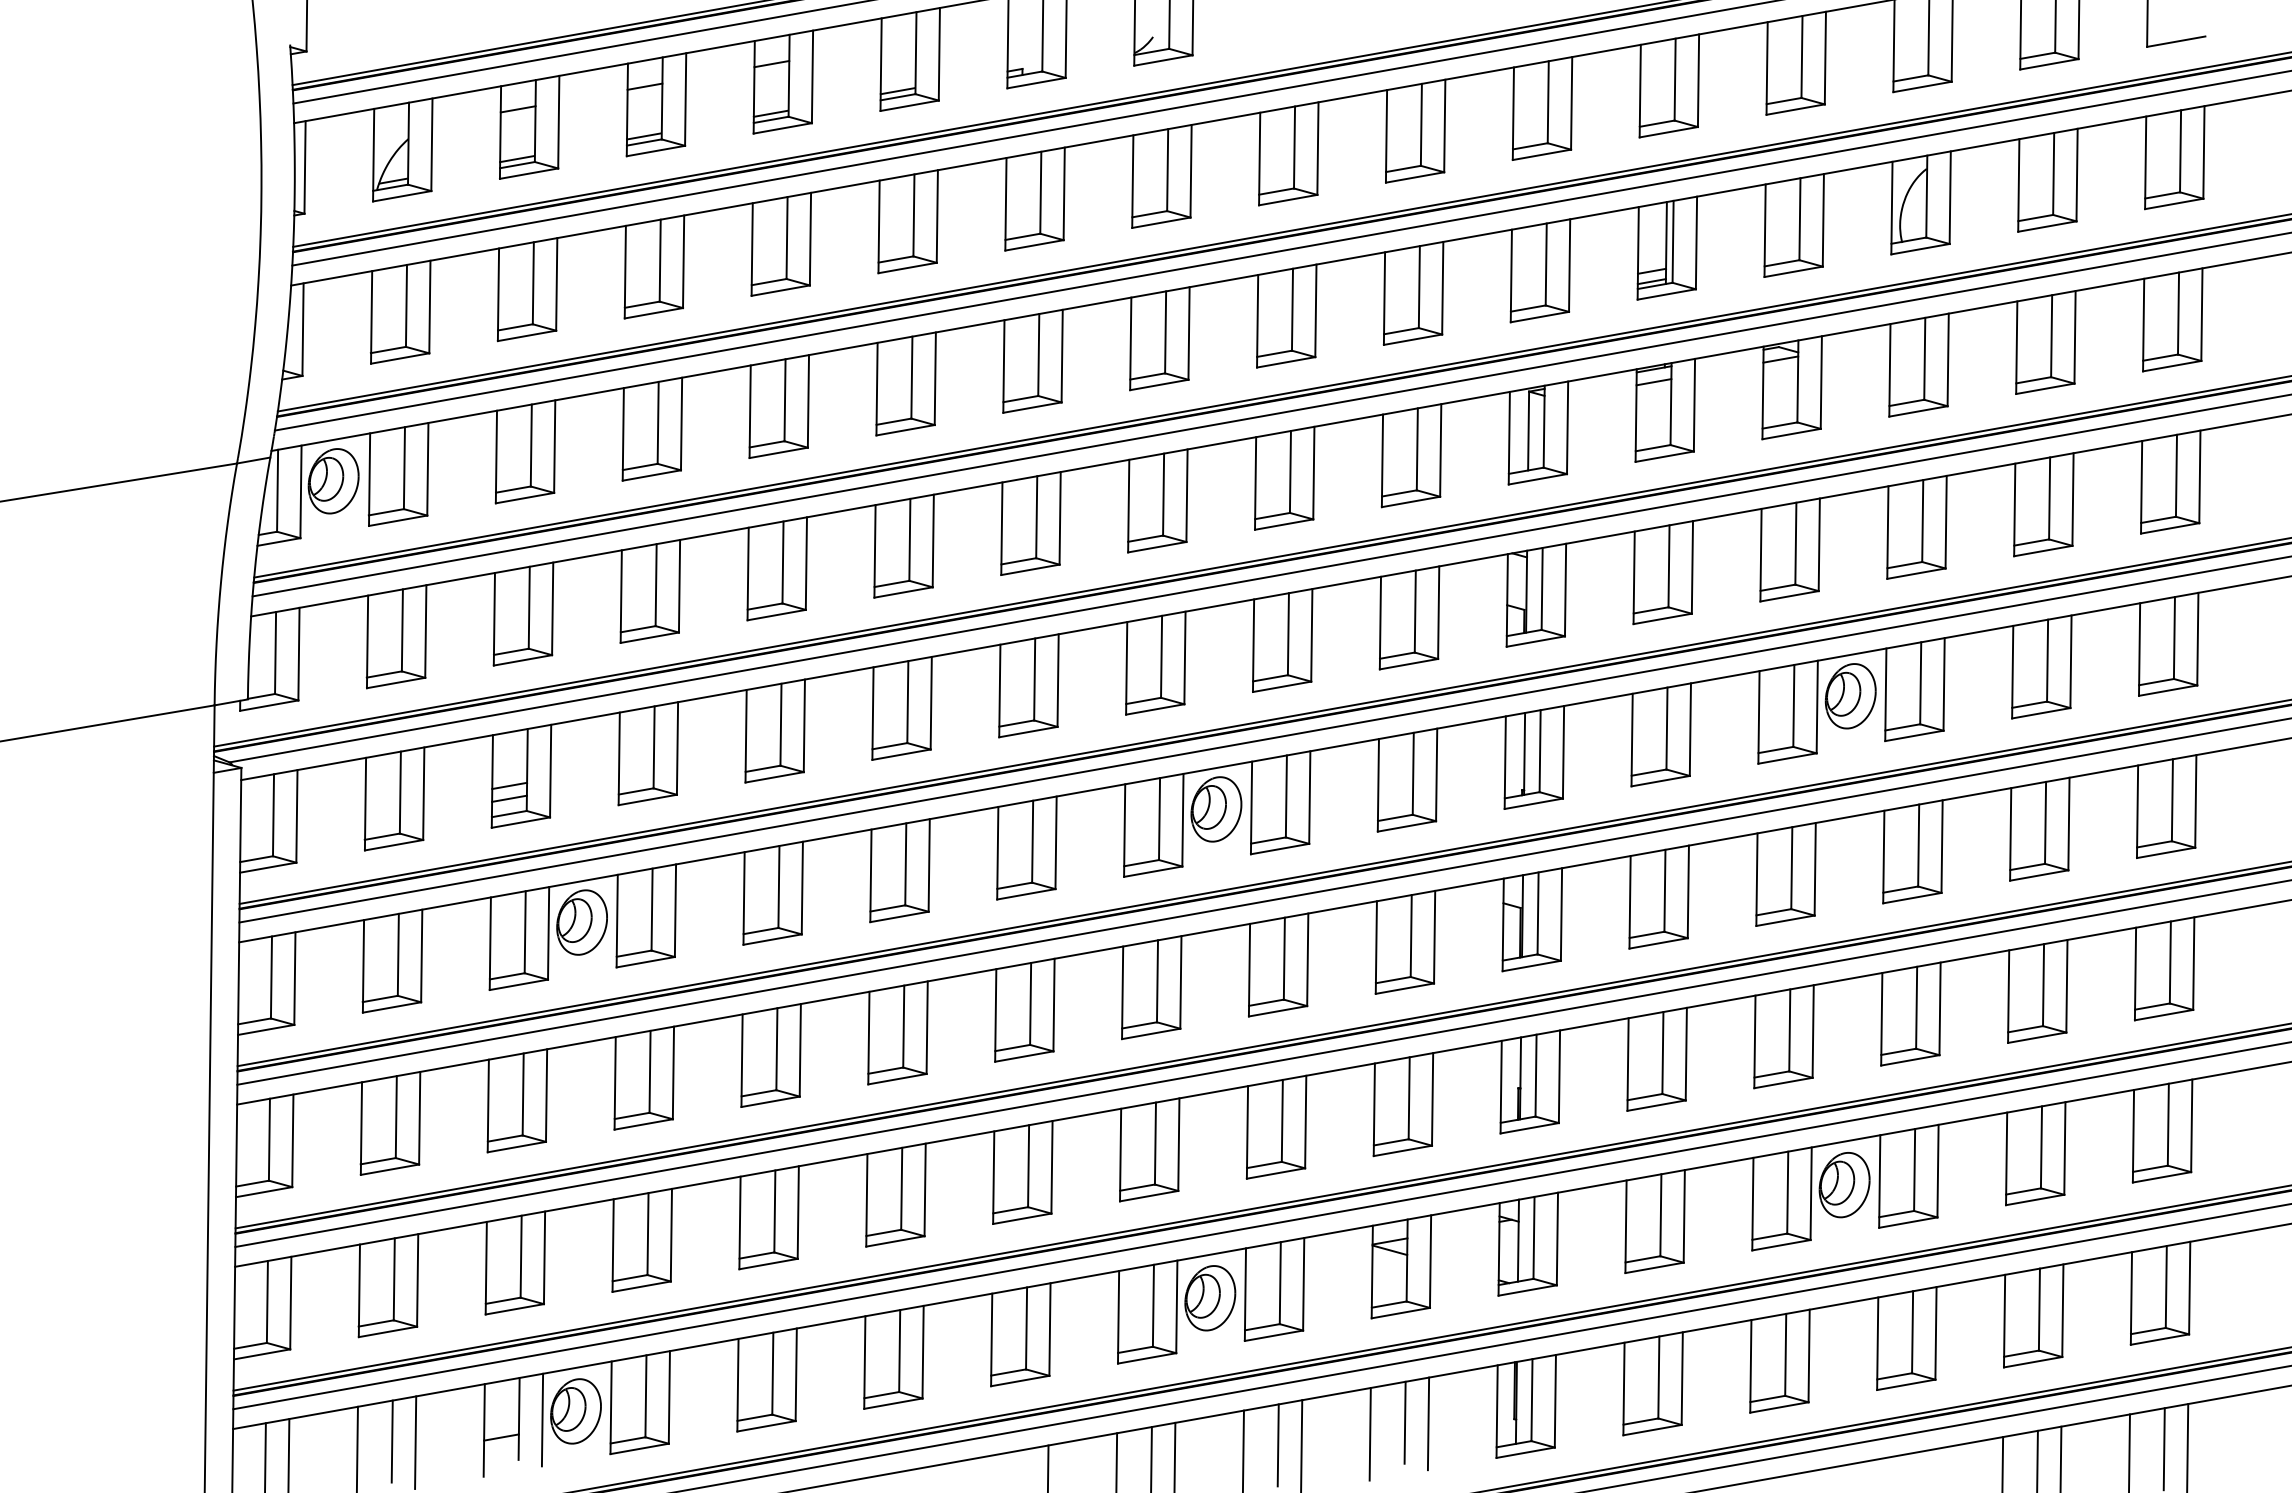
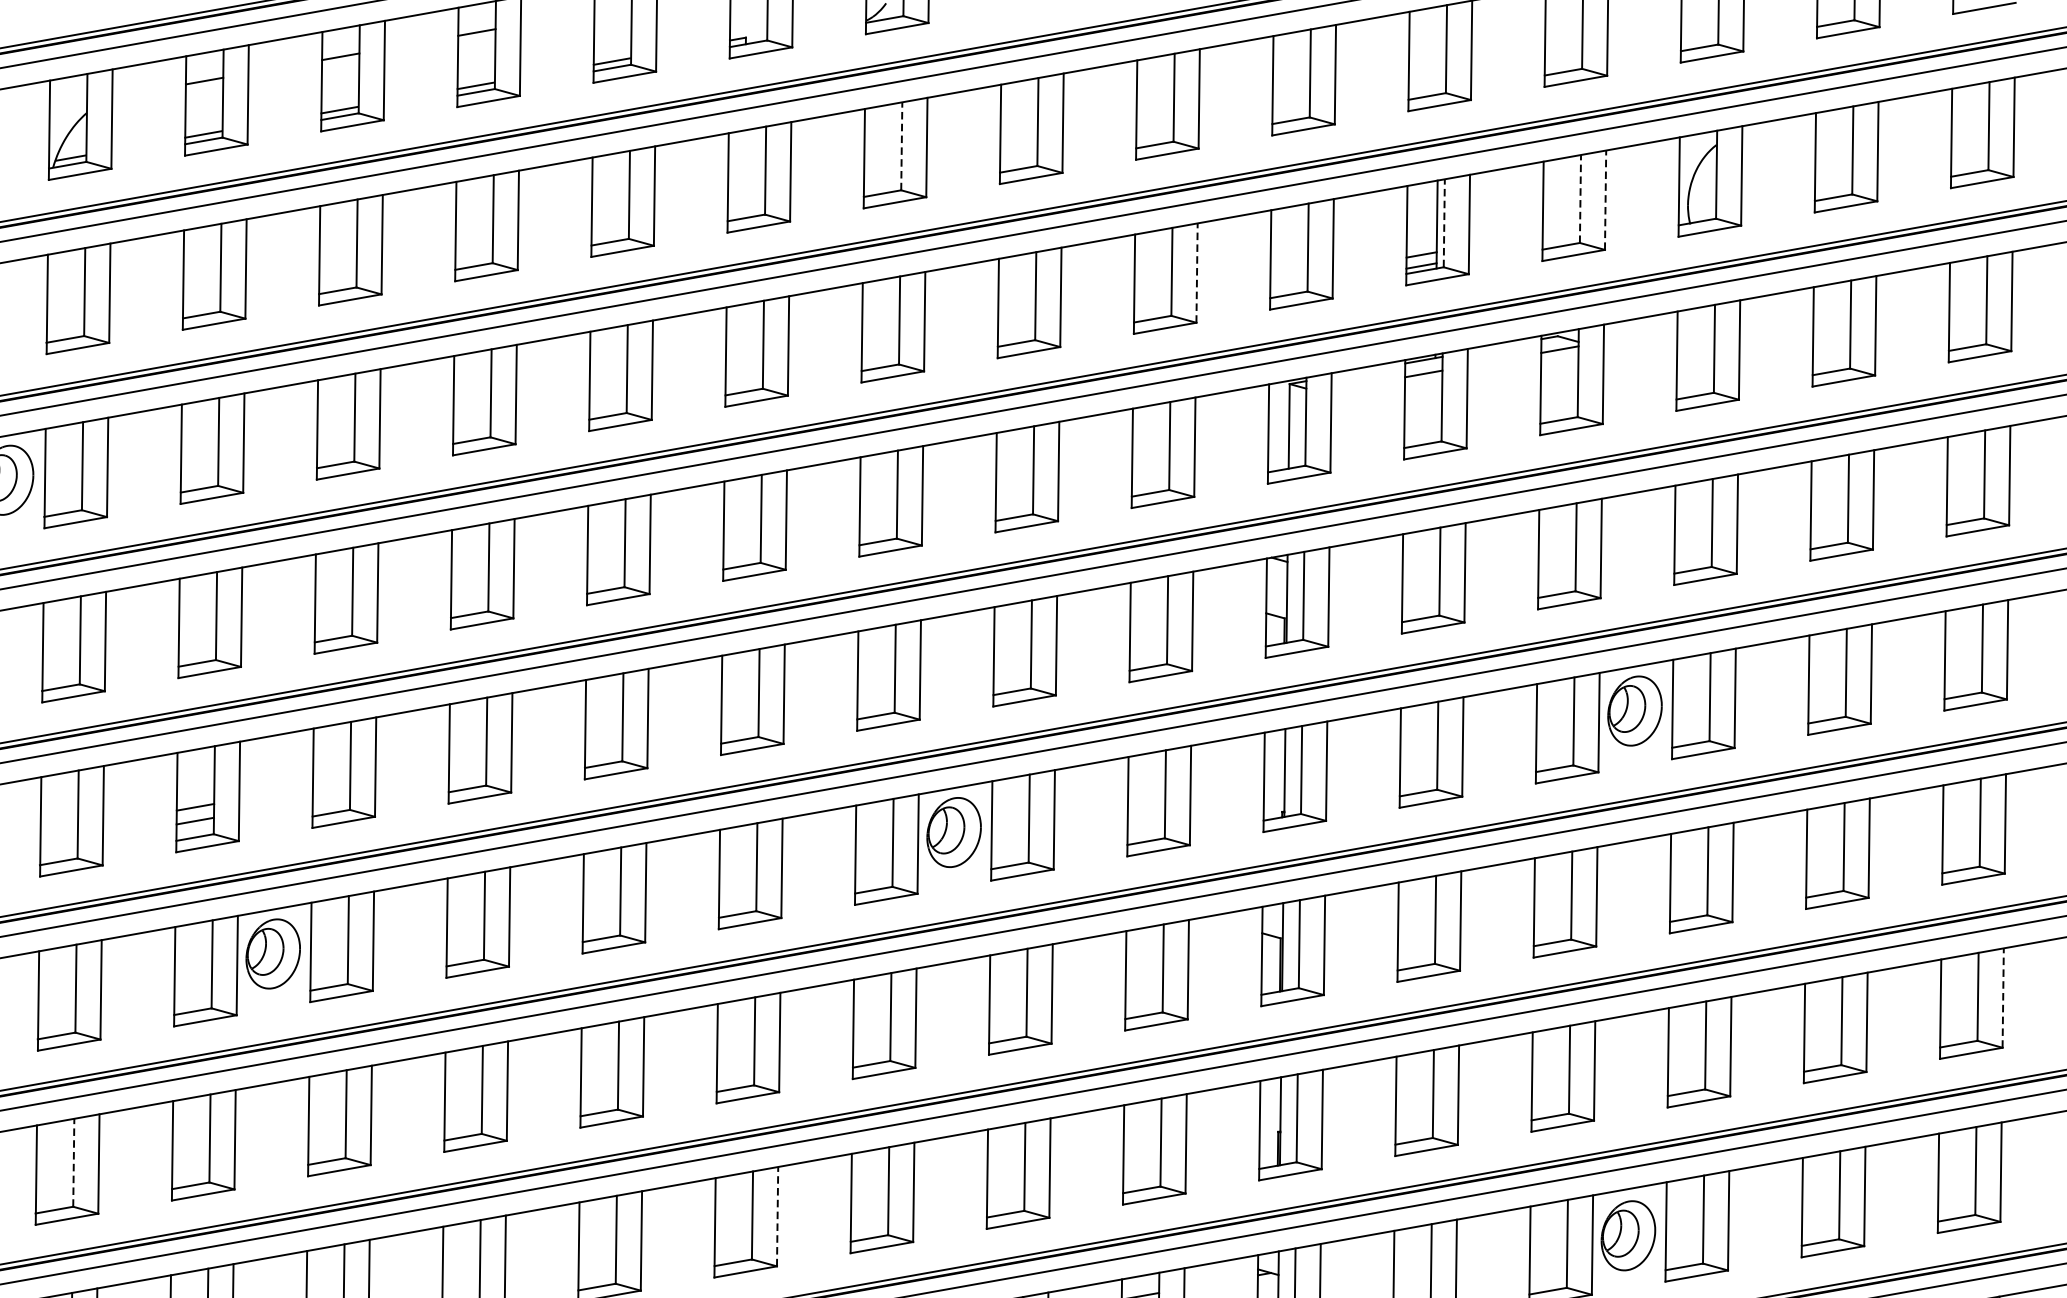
line: (1167, 170) -> (901, 146), solid -> dashed
line: (1799, 219) -> (1579, 199), solid -> dashed
line: (1823, 219) -> (1605, 199), solid -> dashed
line: (1673, 241) -> (1444, 222), solid -> dashed
line: (1442, 287) -> (1196, 272), solid -> dashed
line: (2193, 963) -> (2002, 997), solid -> dashed
line: (396, 1117) -> (73, 1163), solid -> dashed
line: (1052, 1166) -> (778, 1215), solid -> dashed

